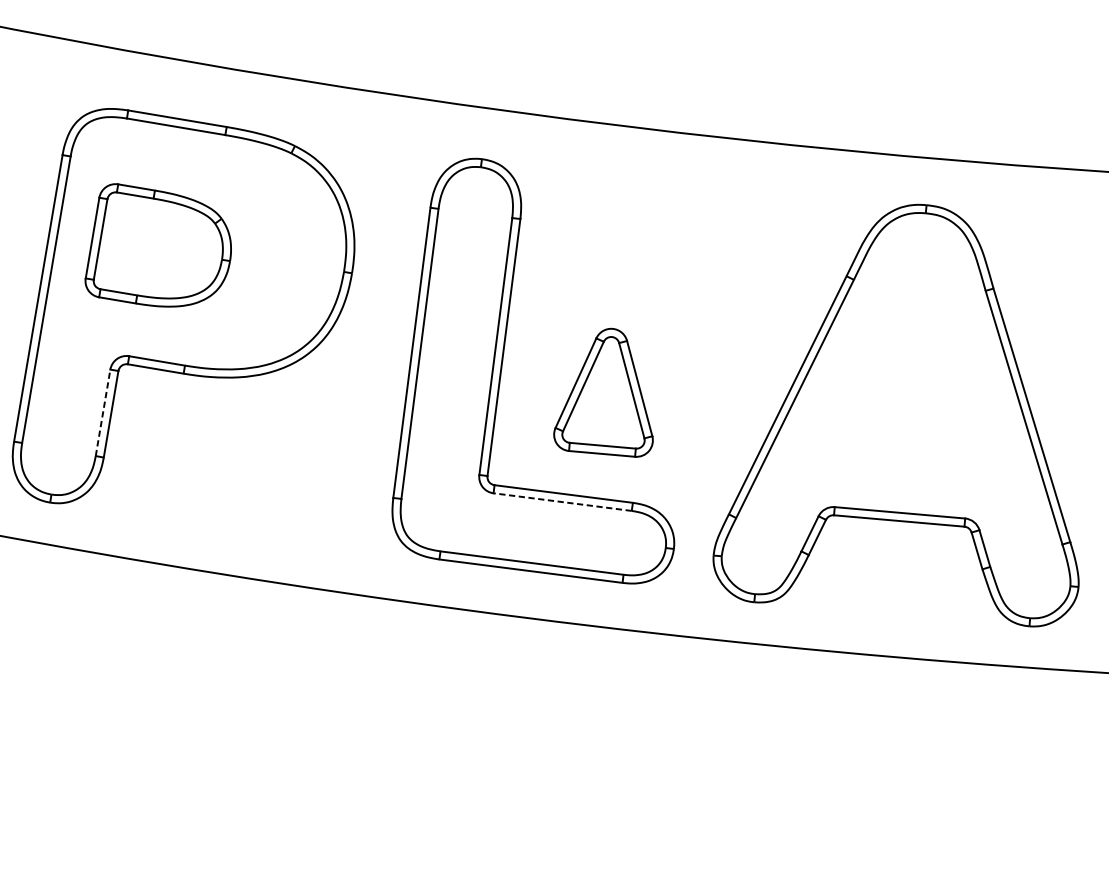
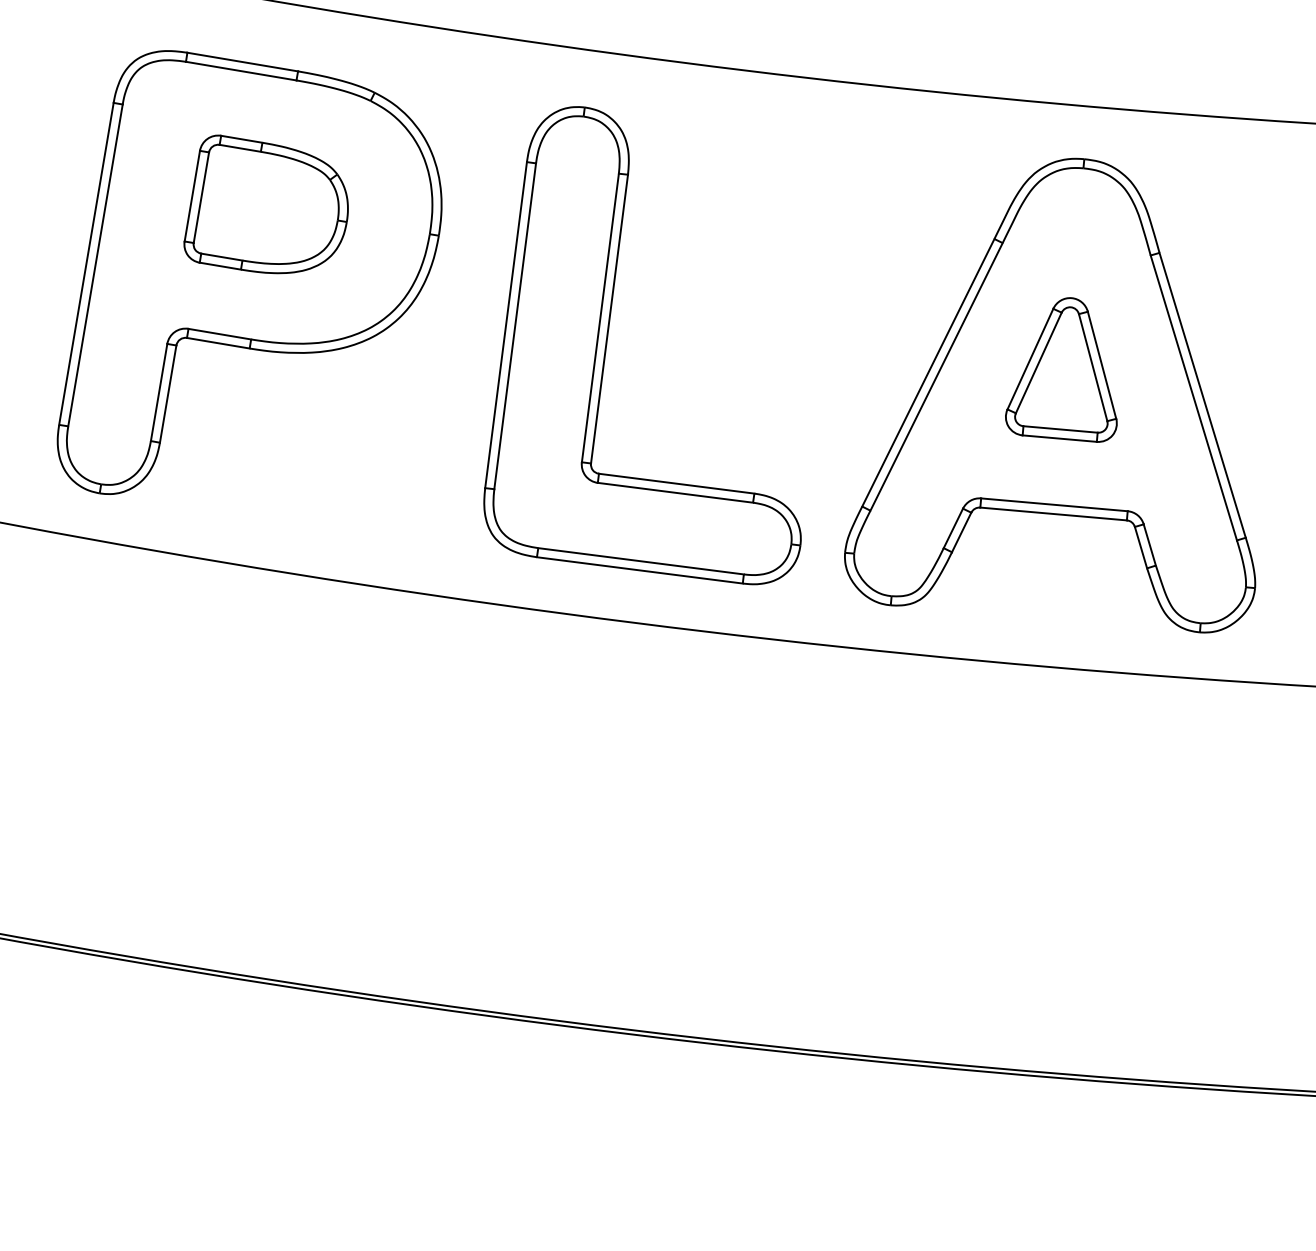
part: (157, 245) -> (265, 204), moved
part: (603, 392) -> (1061, 369), moved
line: (103, 412) -> (159, 392), dashed -> solid
line: (561, 501) -> (674, 492), dashed -> solid

